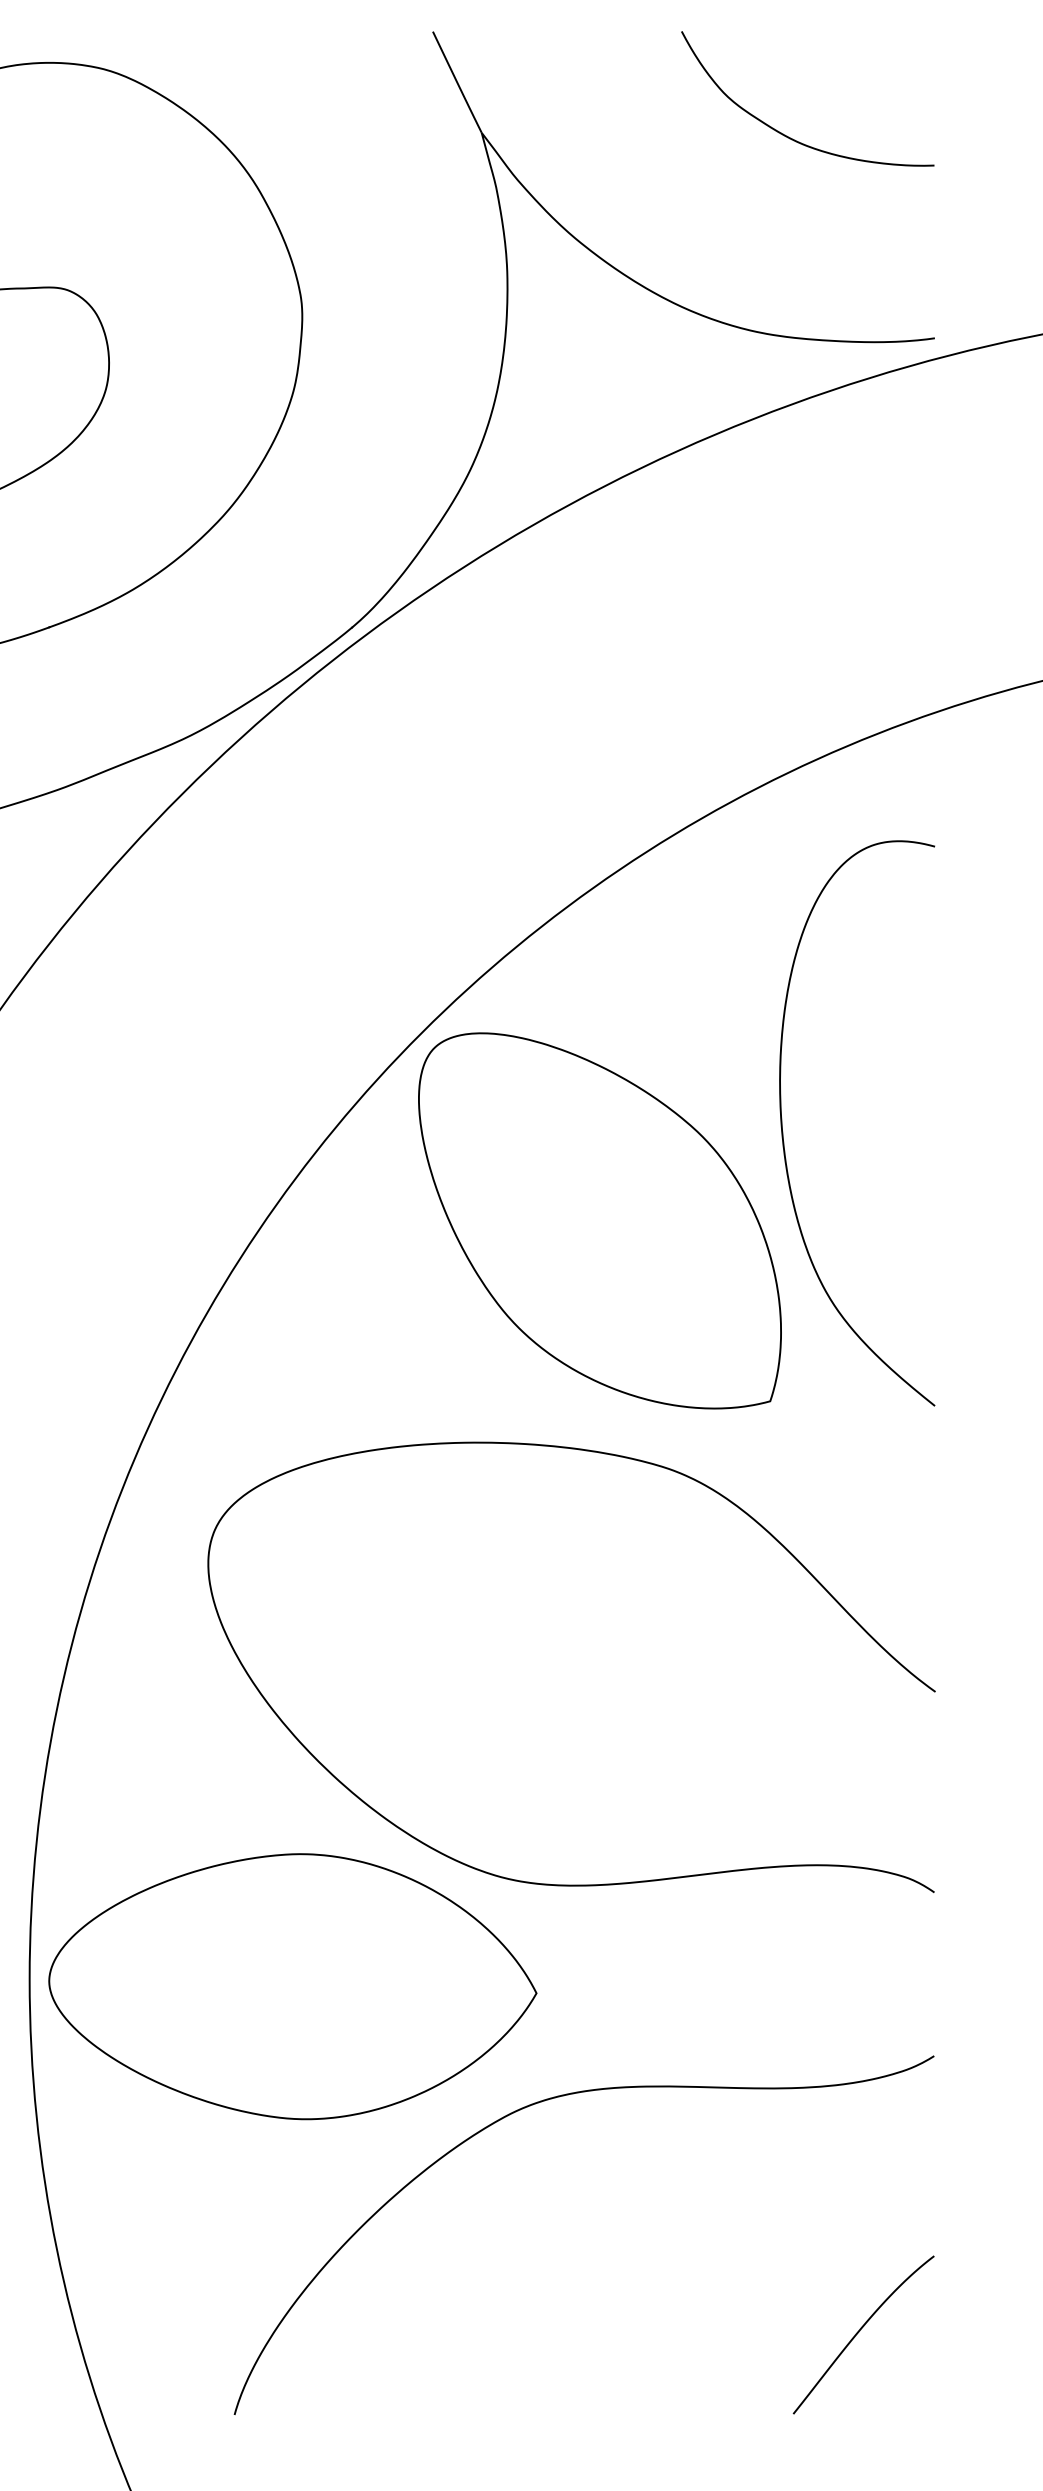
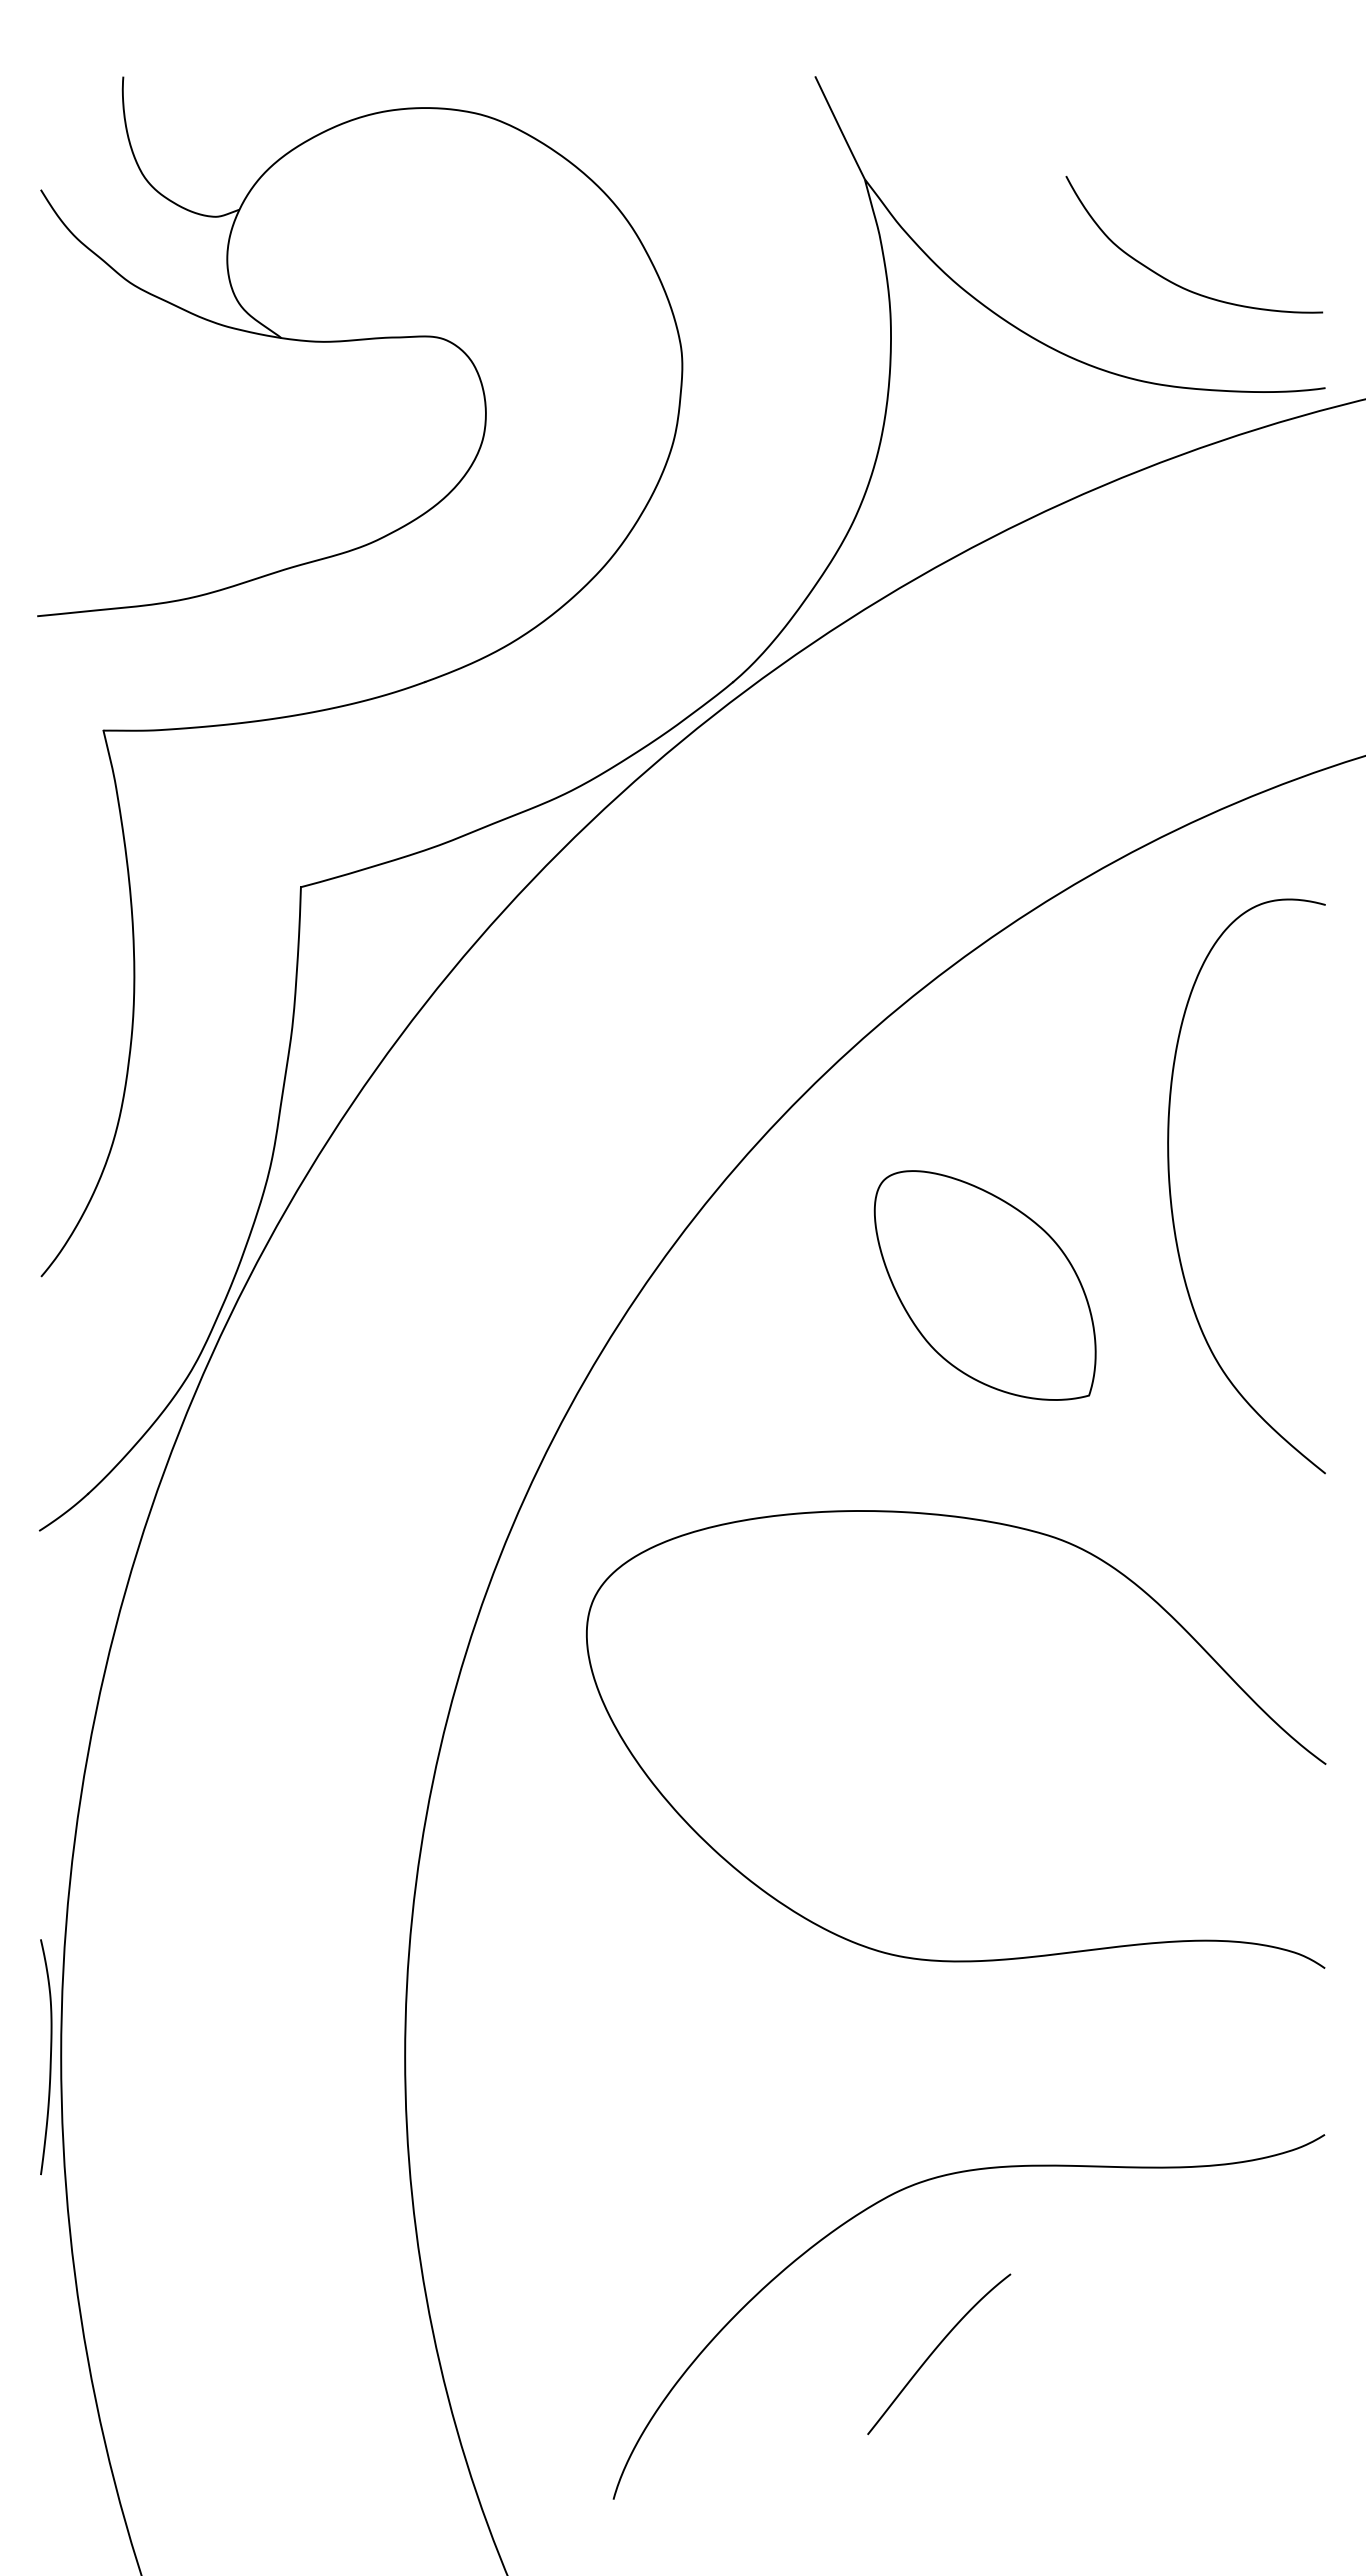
curve: (788, 136) -> (1174, 282), moved
part: (600, 1220) -> (985, 1285), size x0.6
part: (292, 1986) -> (672, 2063), removed
curve: (860, 2331) -> (935, 2350), moved

